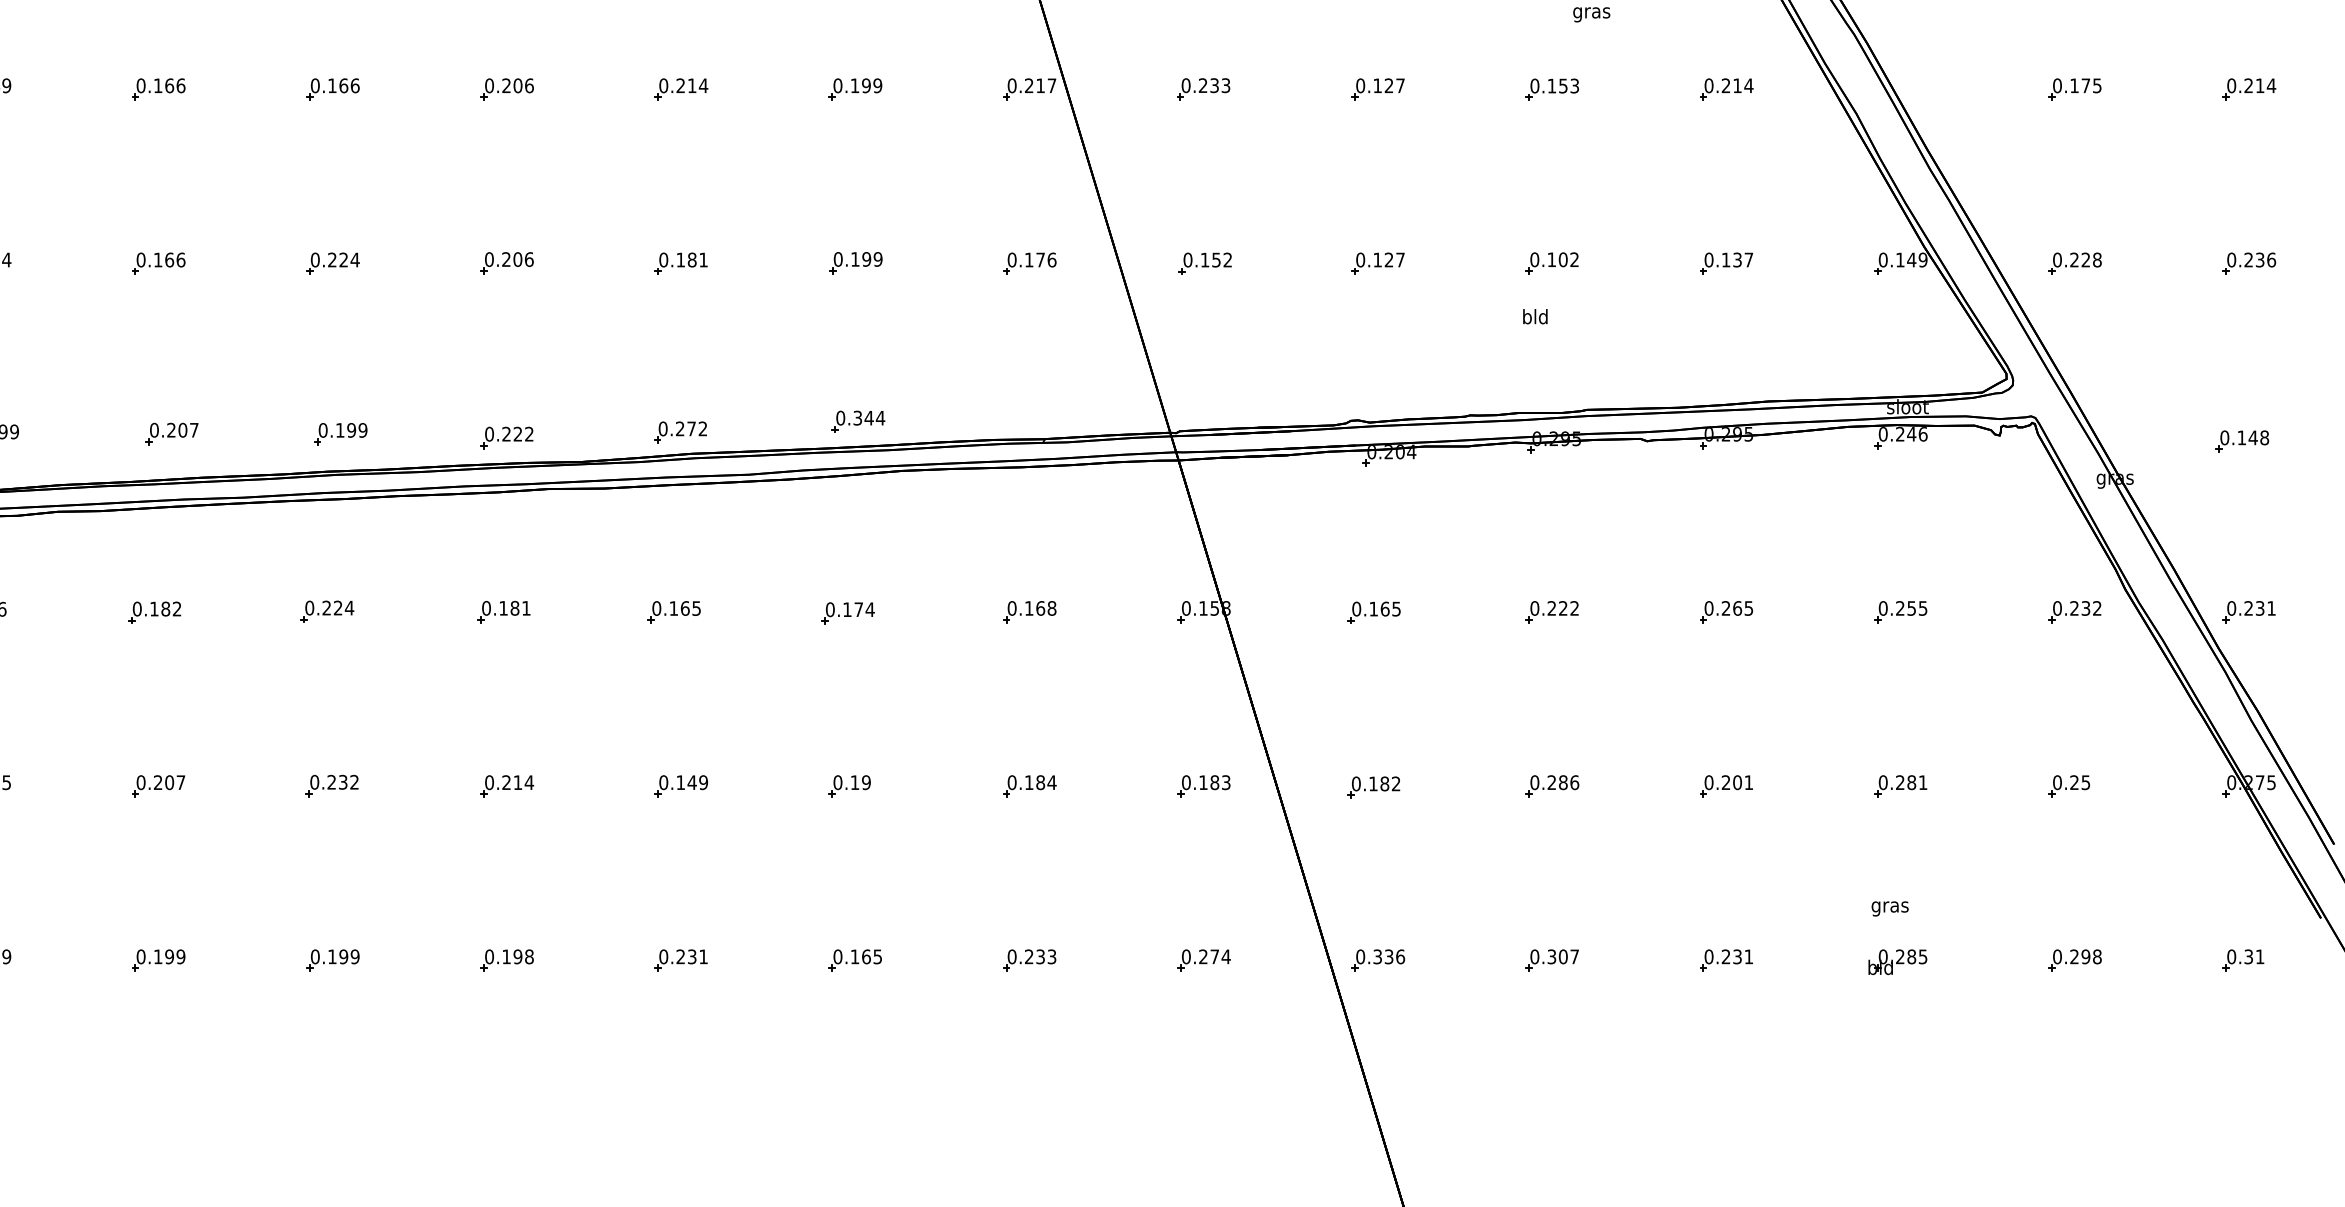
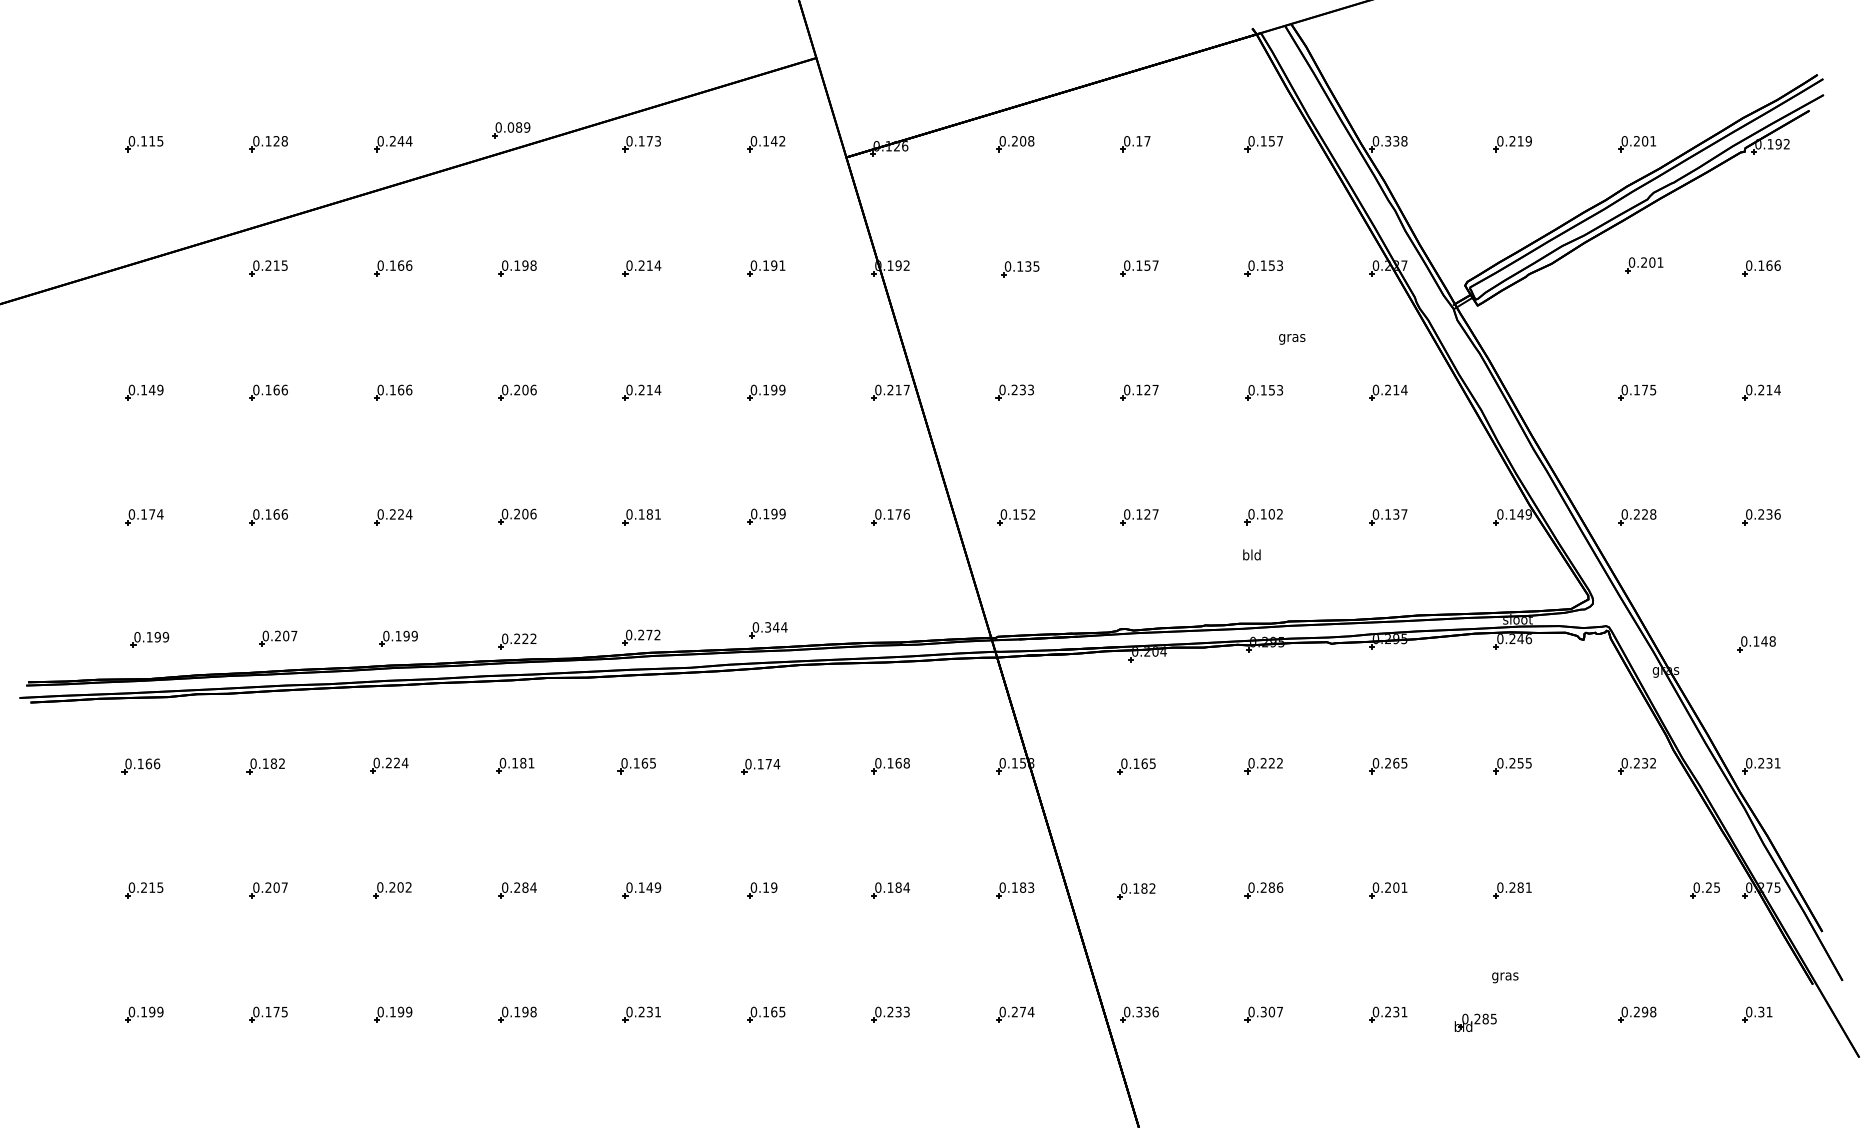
text: (343, 782) -> (400, 887), 0.232 -> 0.202
text: (518, 782) -> (525, 887), 0.214 -> 0.284
part: (2068, 786) -> (1704, 890), moved
text: (174, 956) -> (280, 1011), 0.199 -> 0.175
part: (1897, 961) -> (1475, 1022), moved

